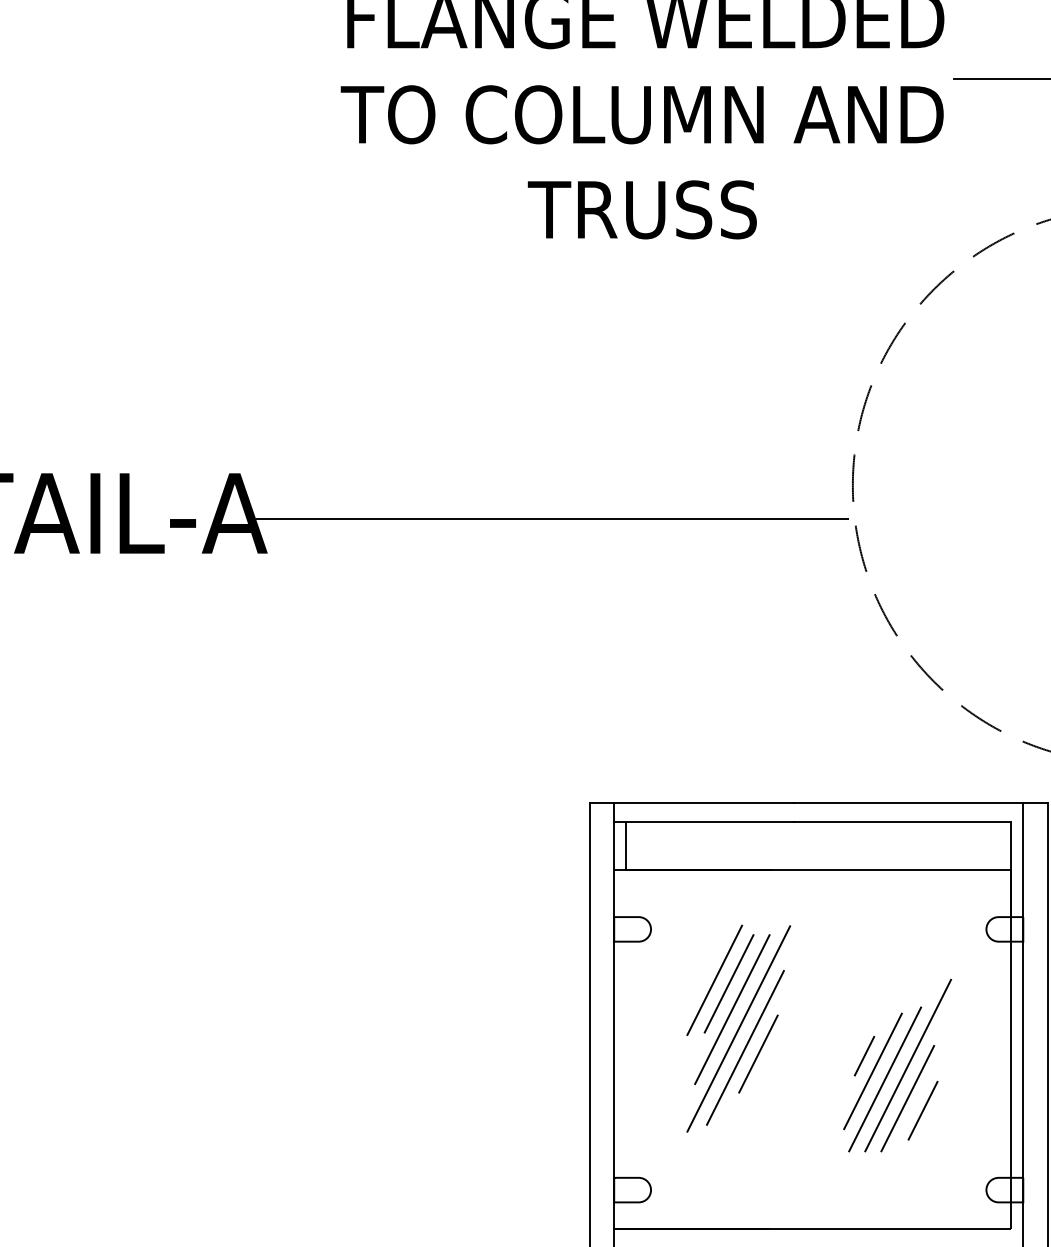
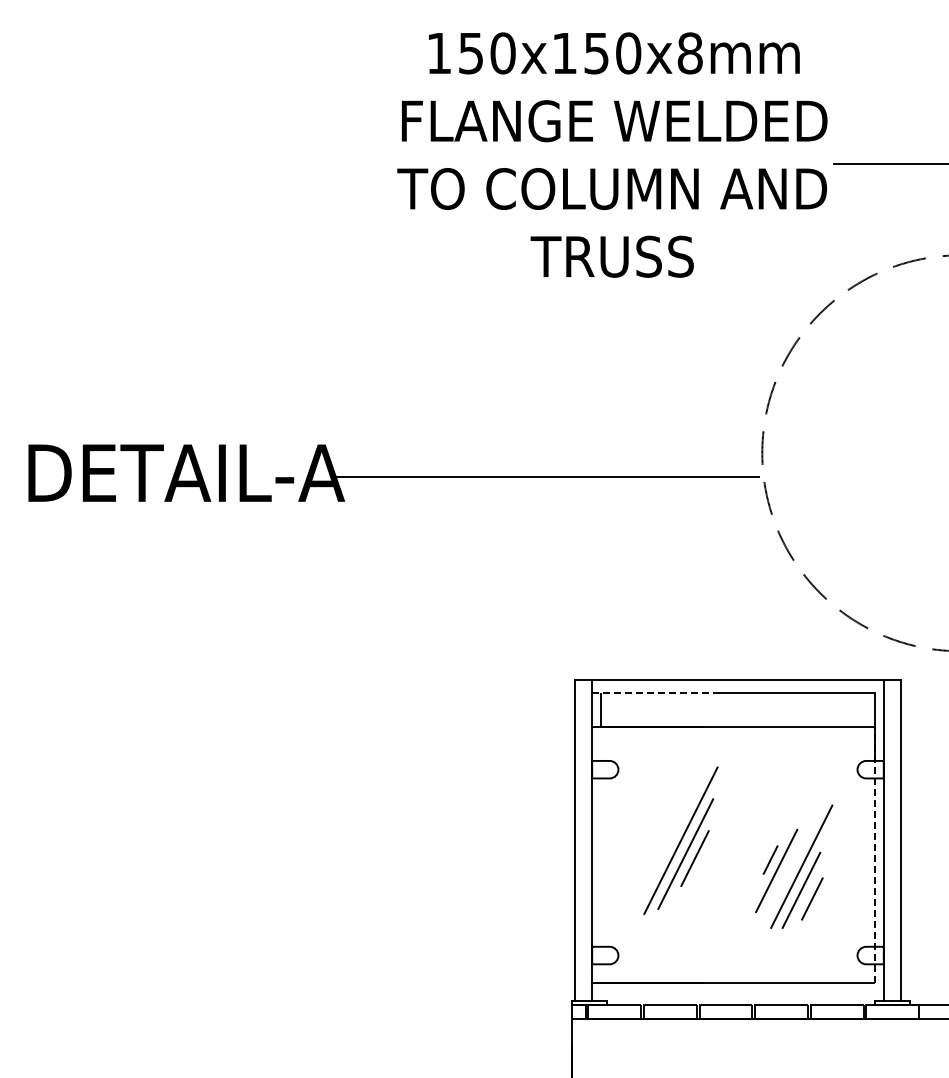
line: (704, 822) -> (656, 693), solid -> dashed
line: (714, 979) -> (663, 805), removed
line: (728, 983) -> (673, 808), removed
line: (731, 1009) -> (675, 826), removed
line: (1011, 1048) -> (875, 854), solid -> dashed
line: (883, 1079) -> (784, 876), removed

